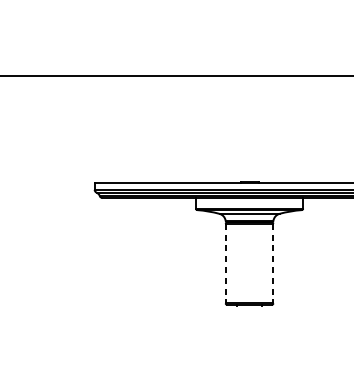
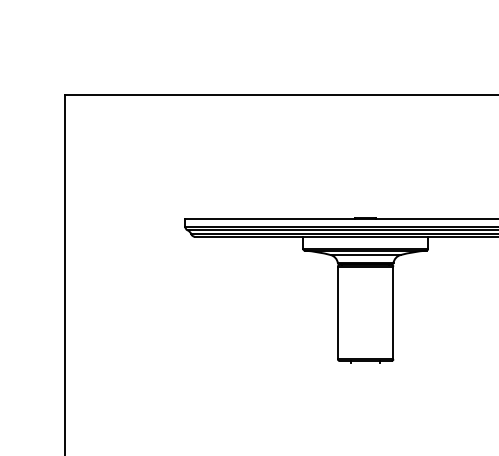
line: (225, 264) -> (337, 313), dashed -> solid
line: (273, 264) -> (393, 313), dashed -> solid

